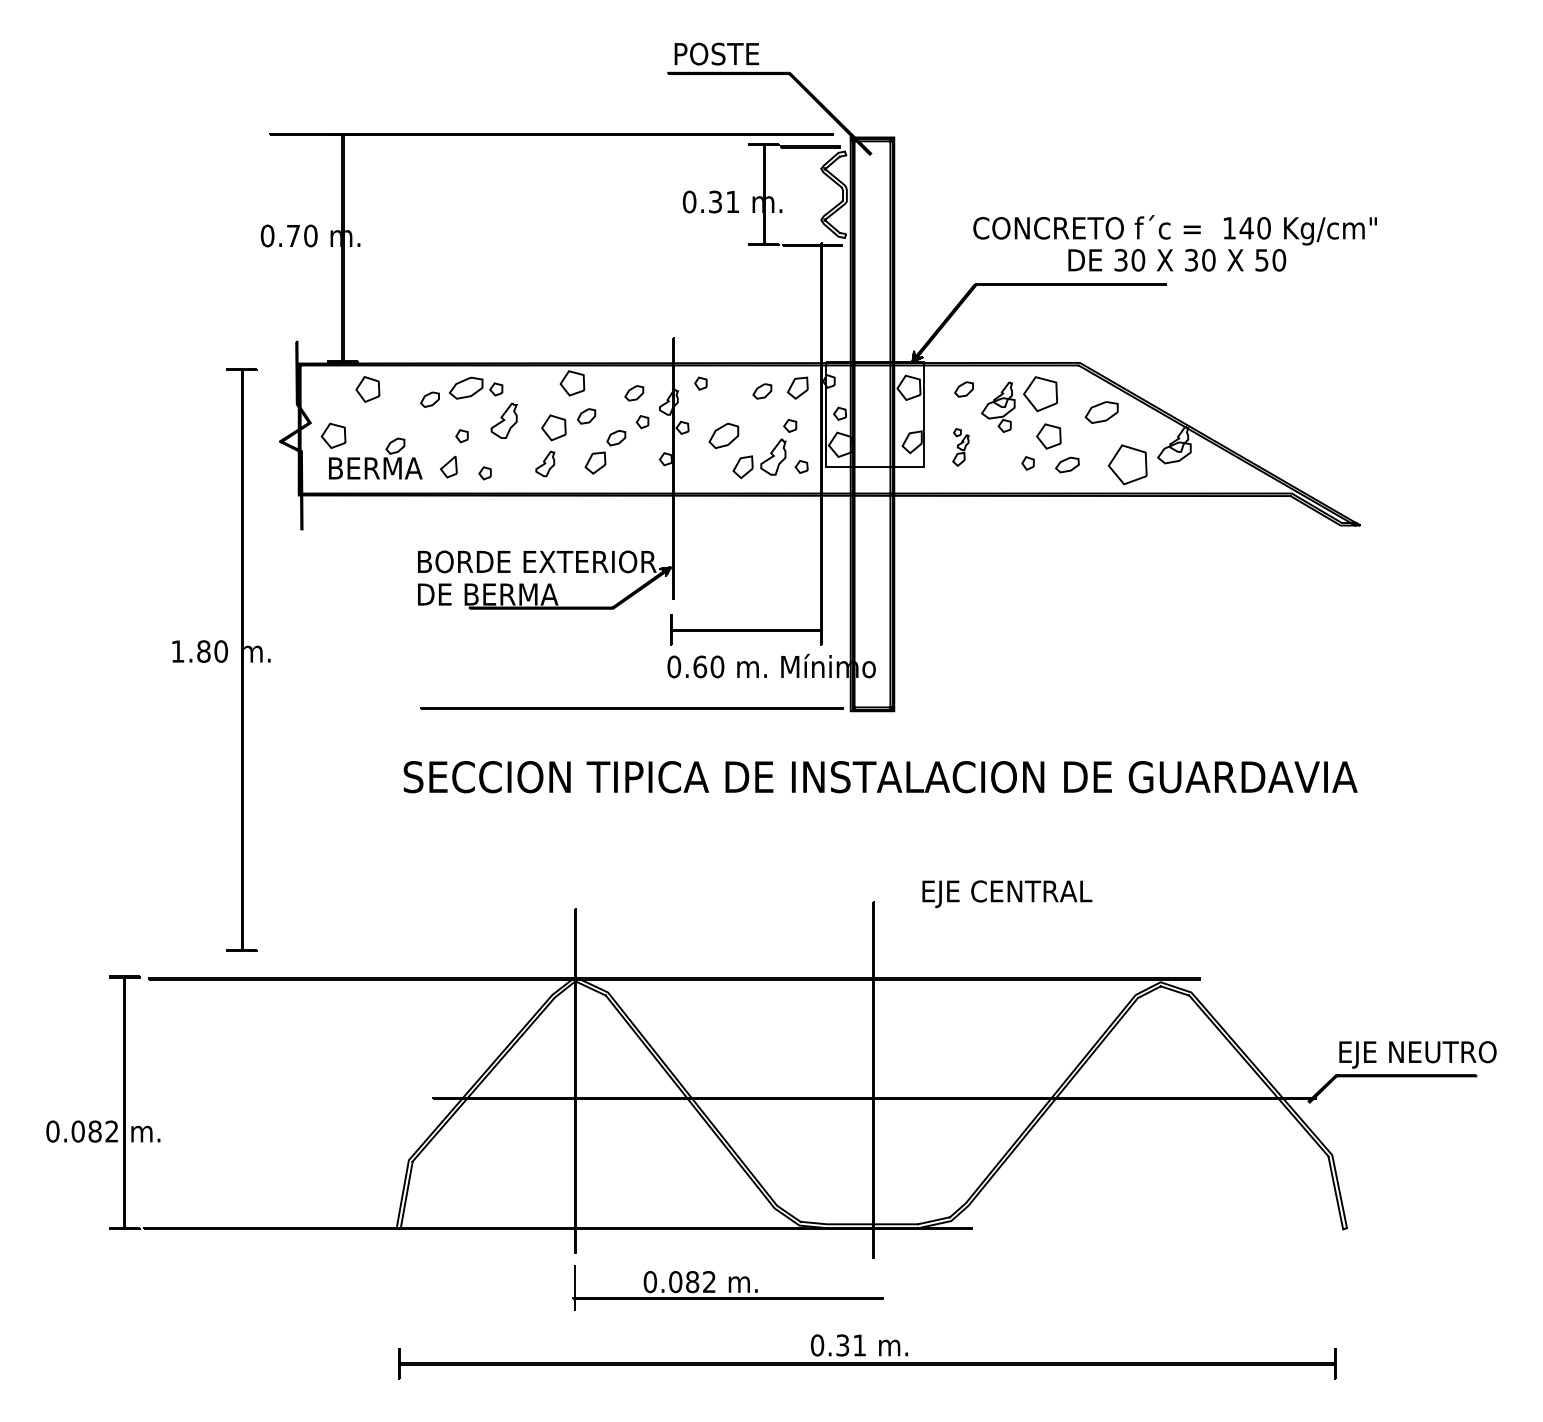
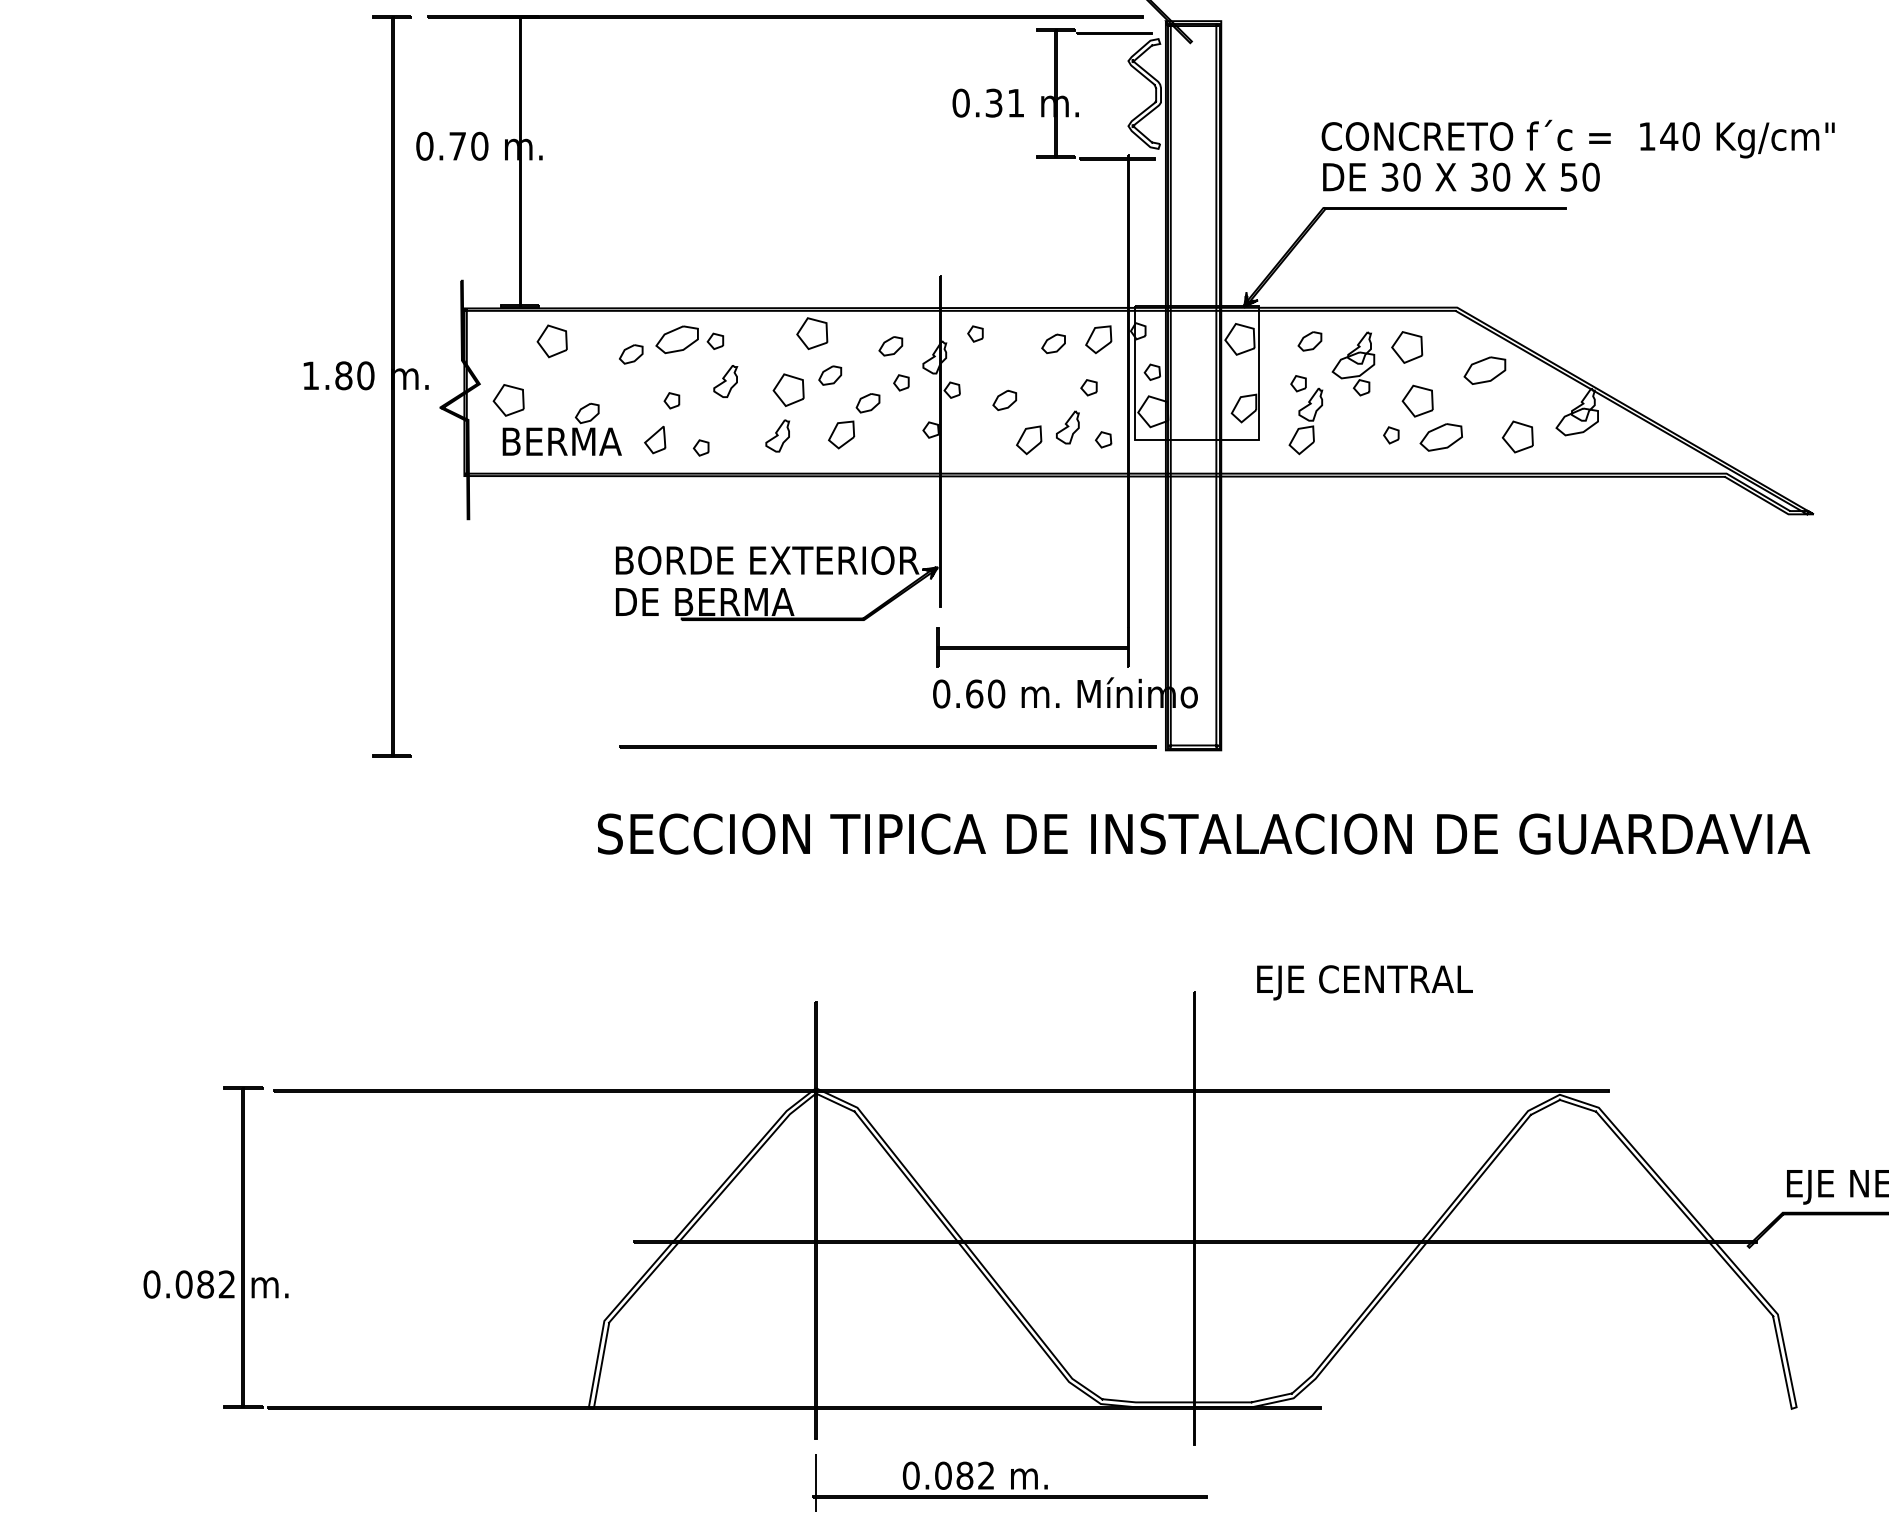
text: (1177, 260) -> (1461, 177), moved
part: (1040, 394) -> (1407, 347), size x0.71
part: (504, 421) -> (725, 382), size x0.71
part: (723, 435) -> (1004, 399), size x0.62
part: (960, 447) -> (1305, 415), size x1.67
part: (773, 457) -> (1067, 427), size x0.71
part: (1067, 464) -> (1441, 436), size x1.43
part: (1127, 464) -> (1517, 436), size x0.62
part: (221, 659) -> (366, 385), moved

